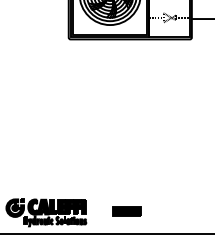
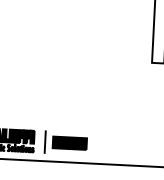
line: (98, 211) -> (44, 141), added
part: (126, 211) -> (69, 142), size x1.43

